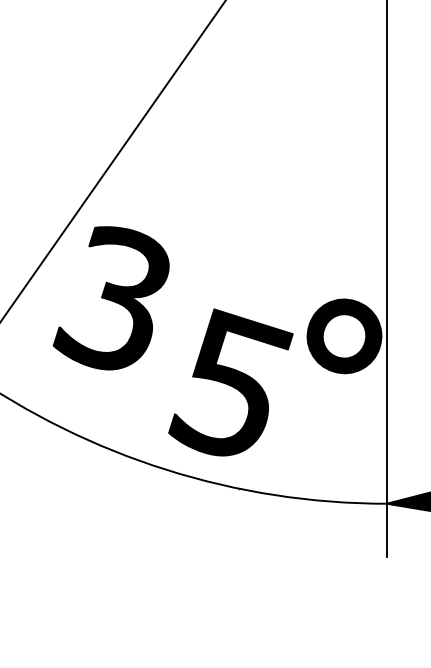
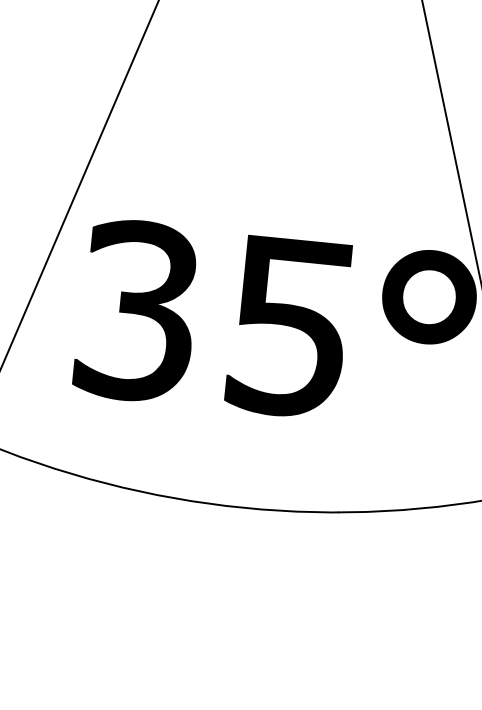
part: (230, 382) -> (287, 321), moved

